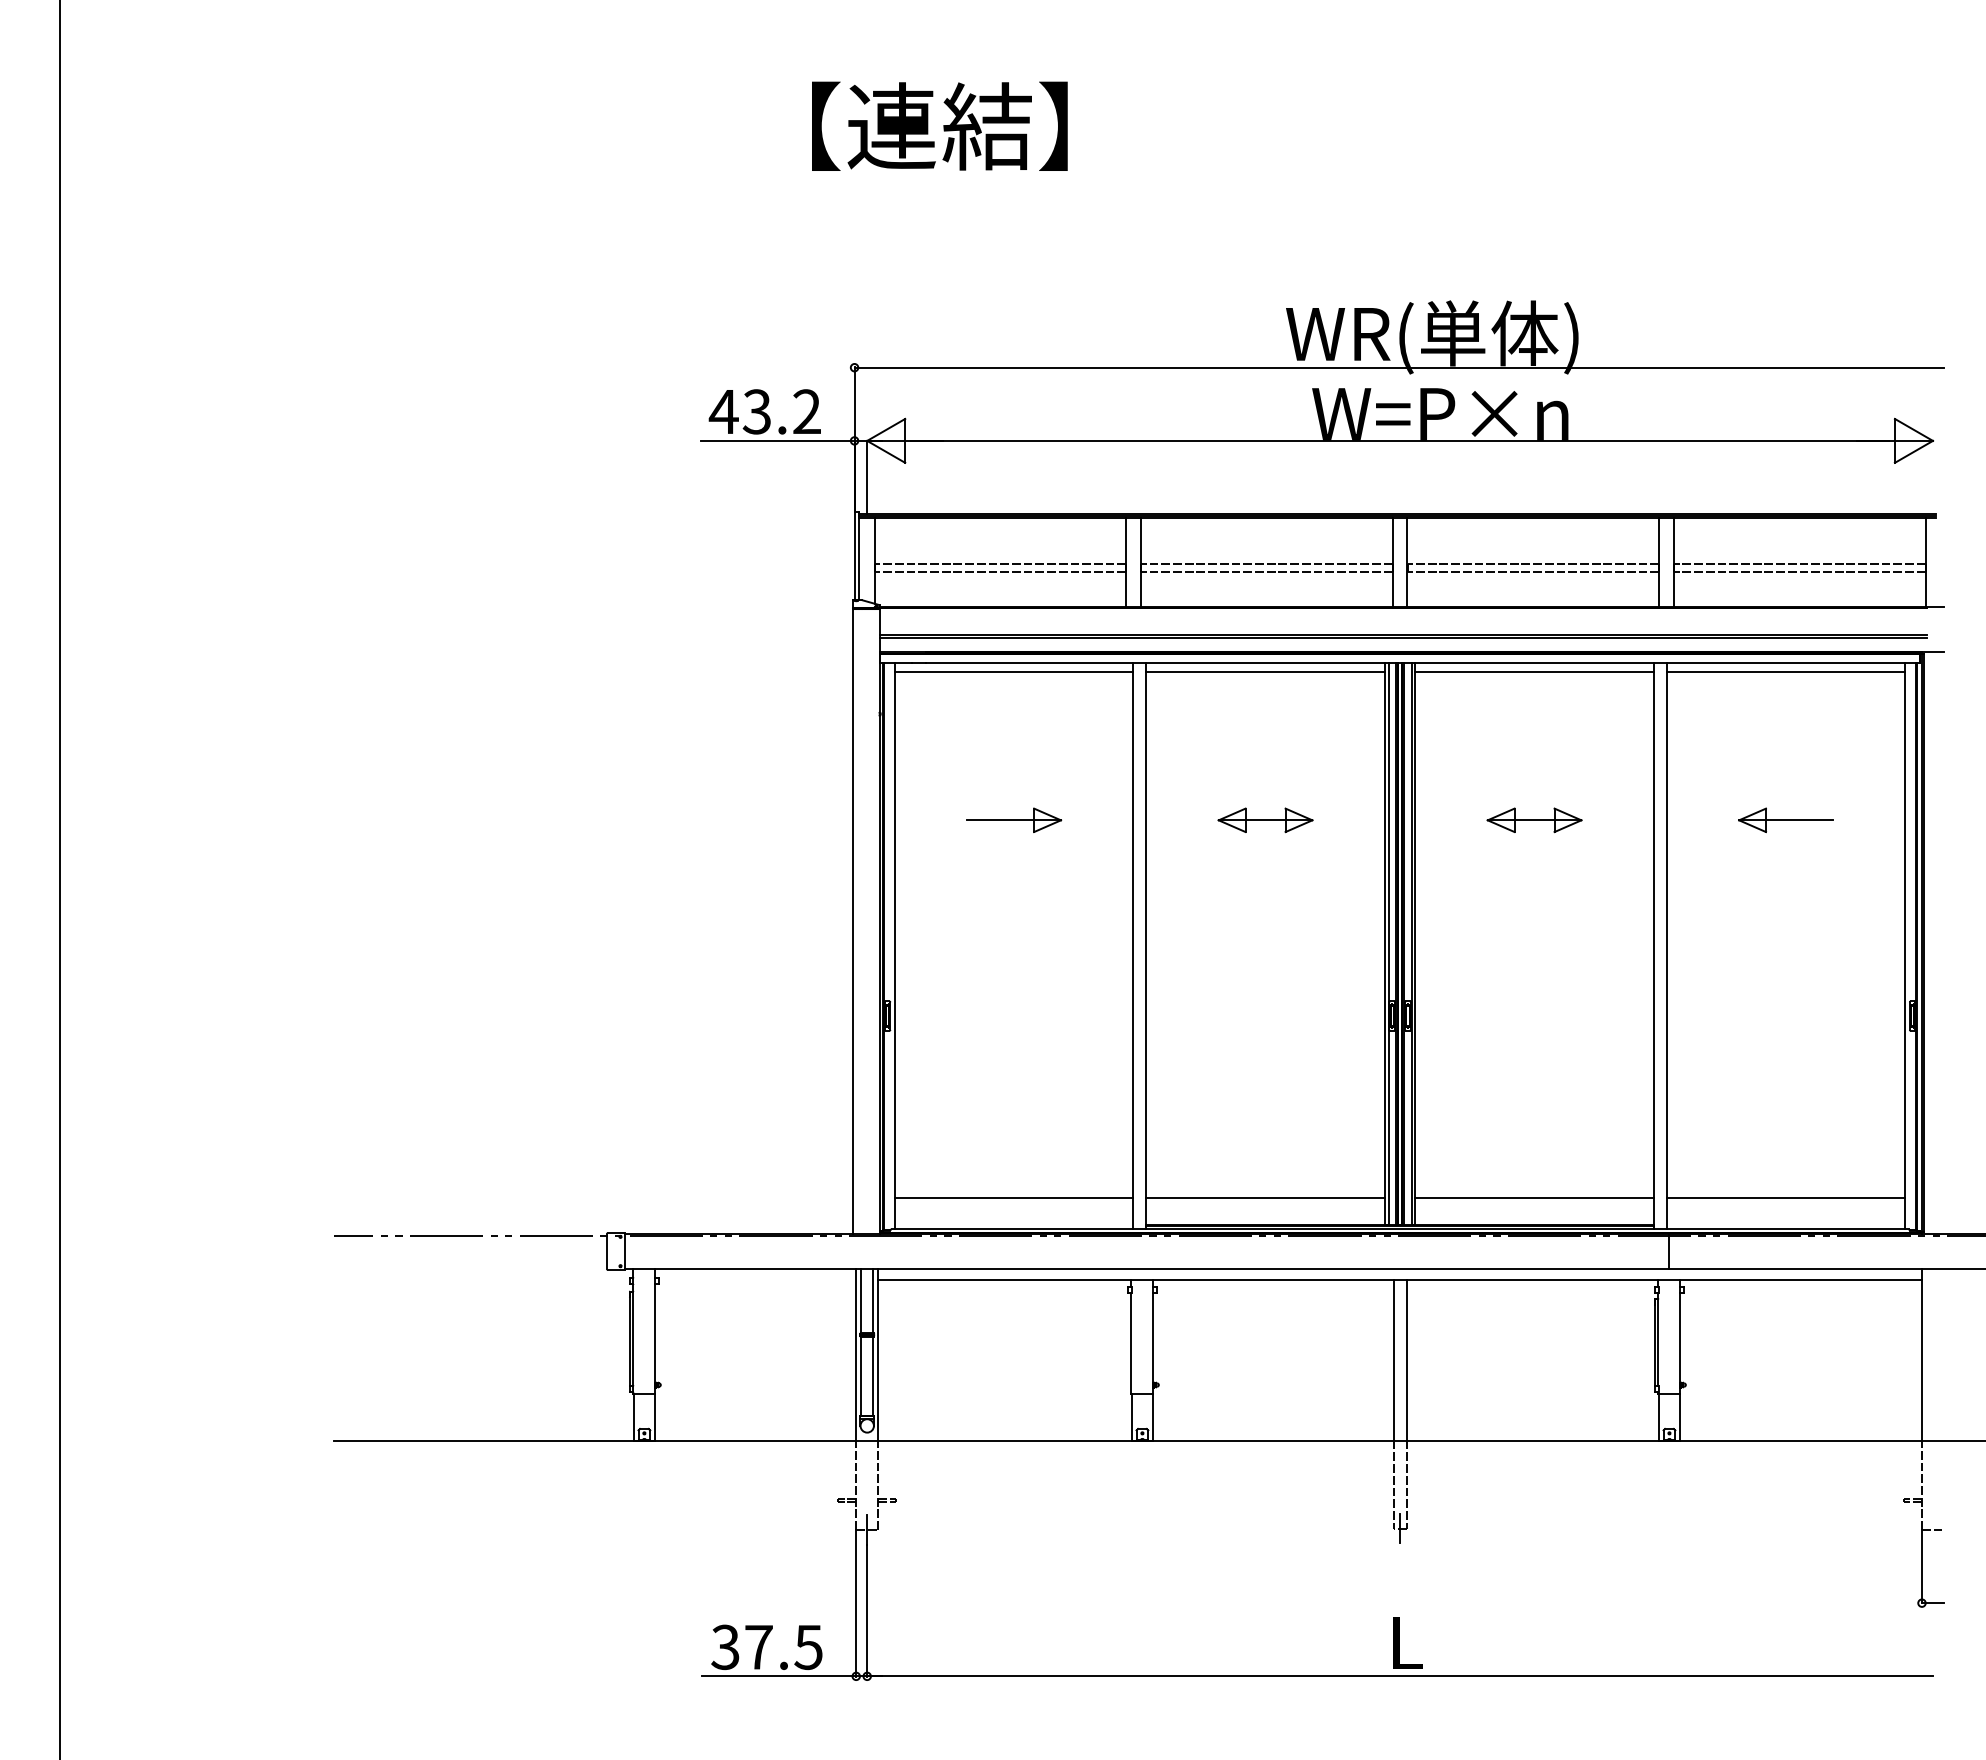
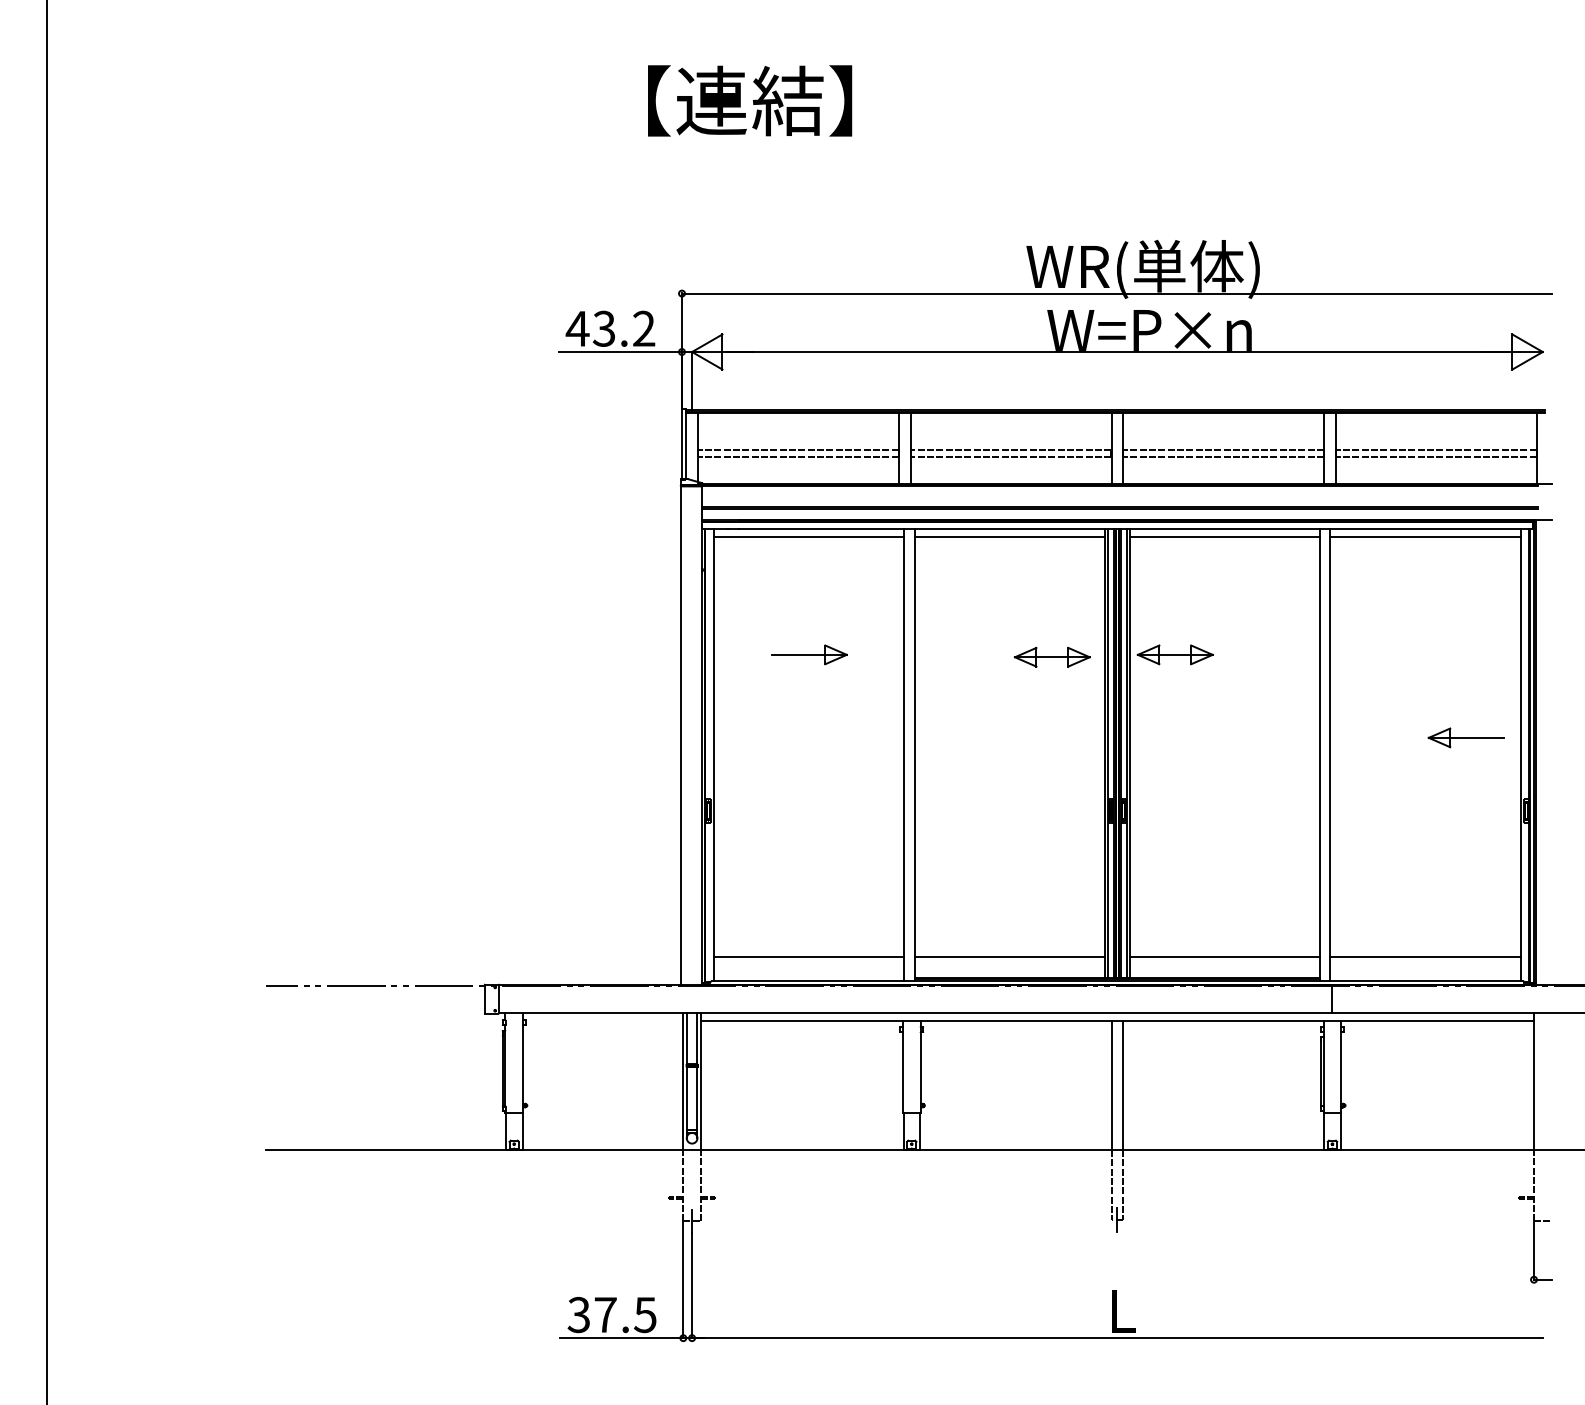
part: (1265, 820) -> (1052, 657), moved
part: (1534, 820) -> (1175, 655), moved
part: (1785, 820) -> (1465, 738), moved

